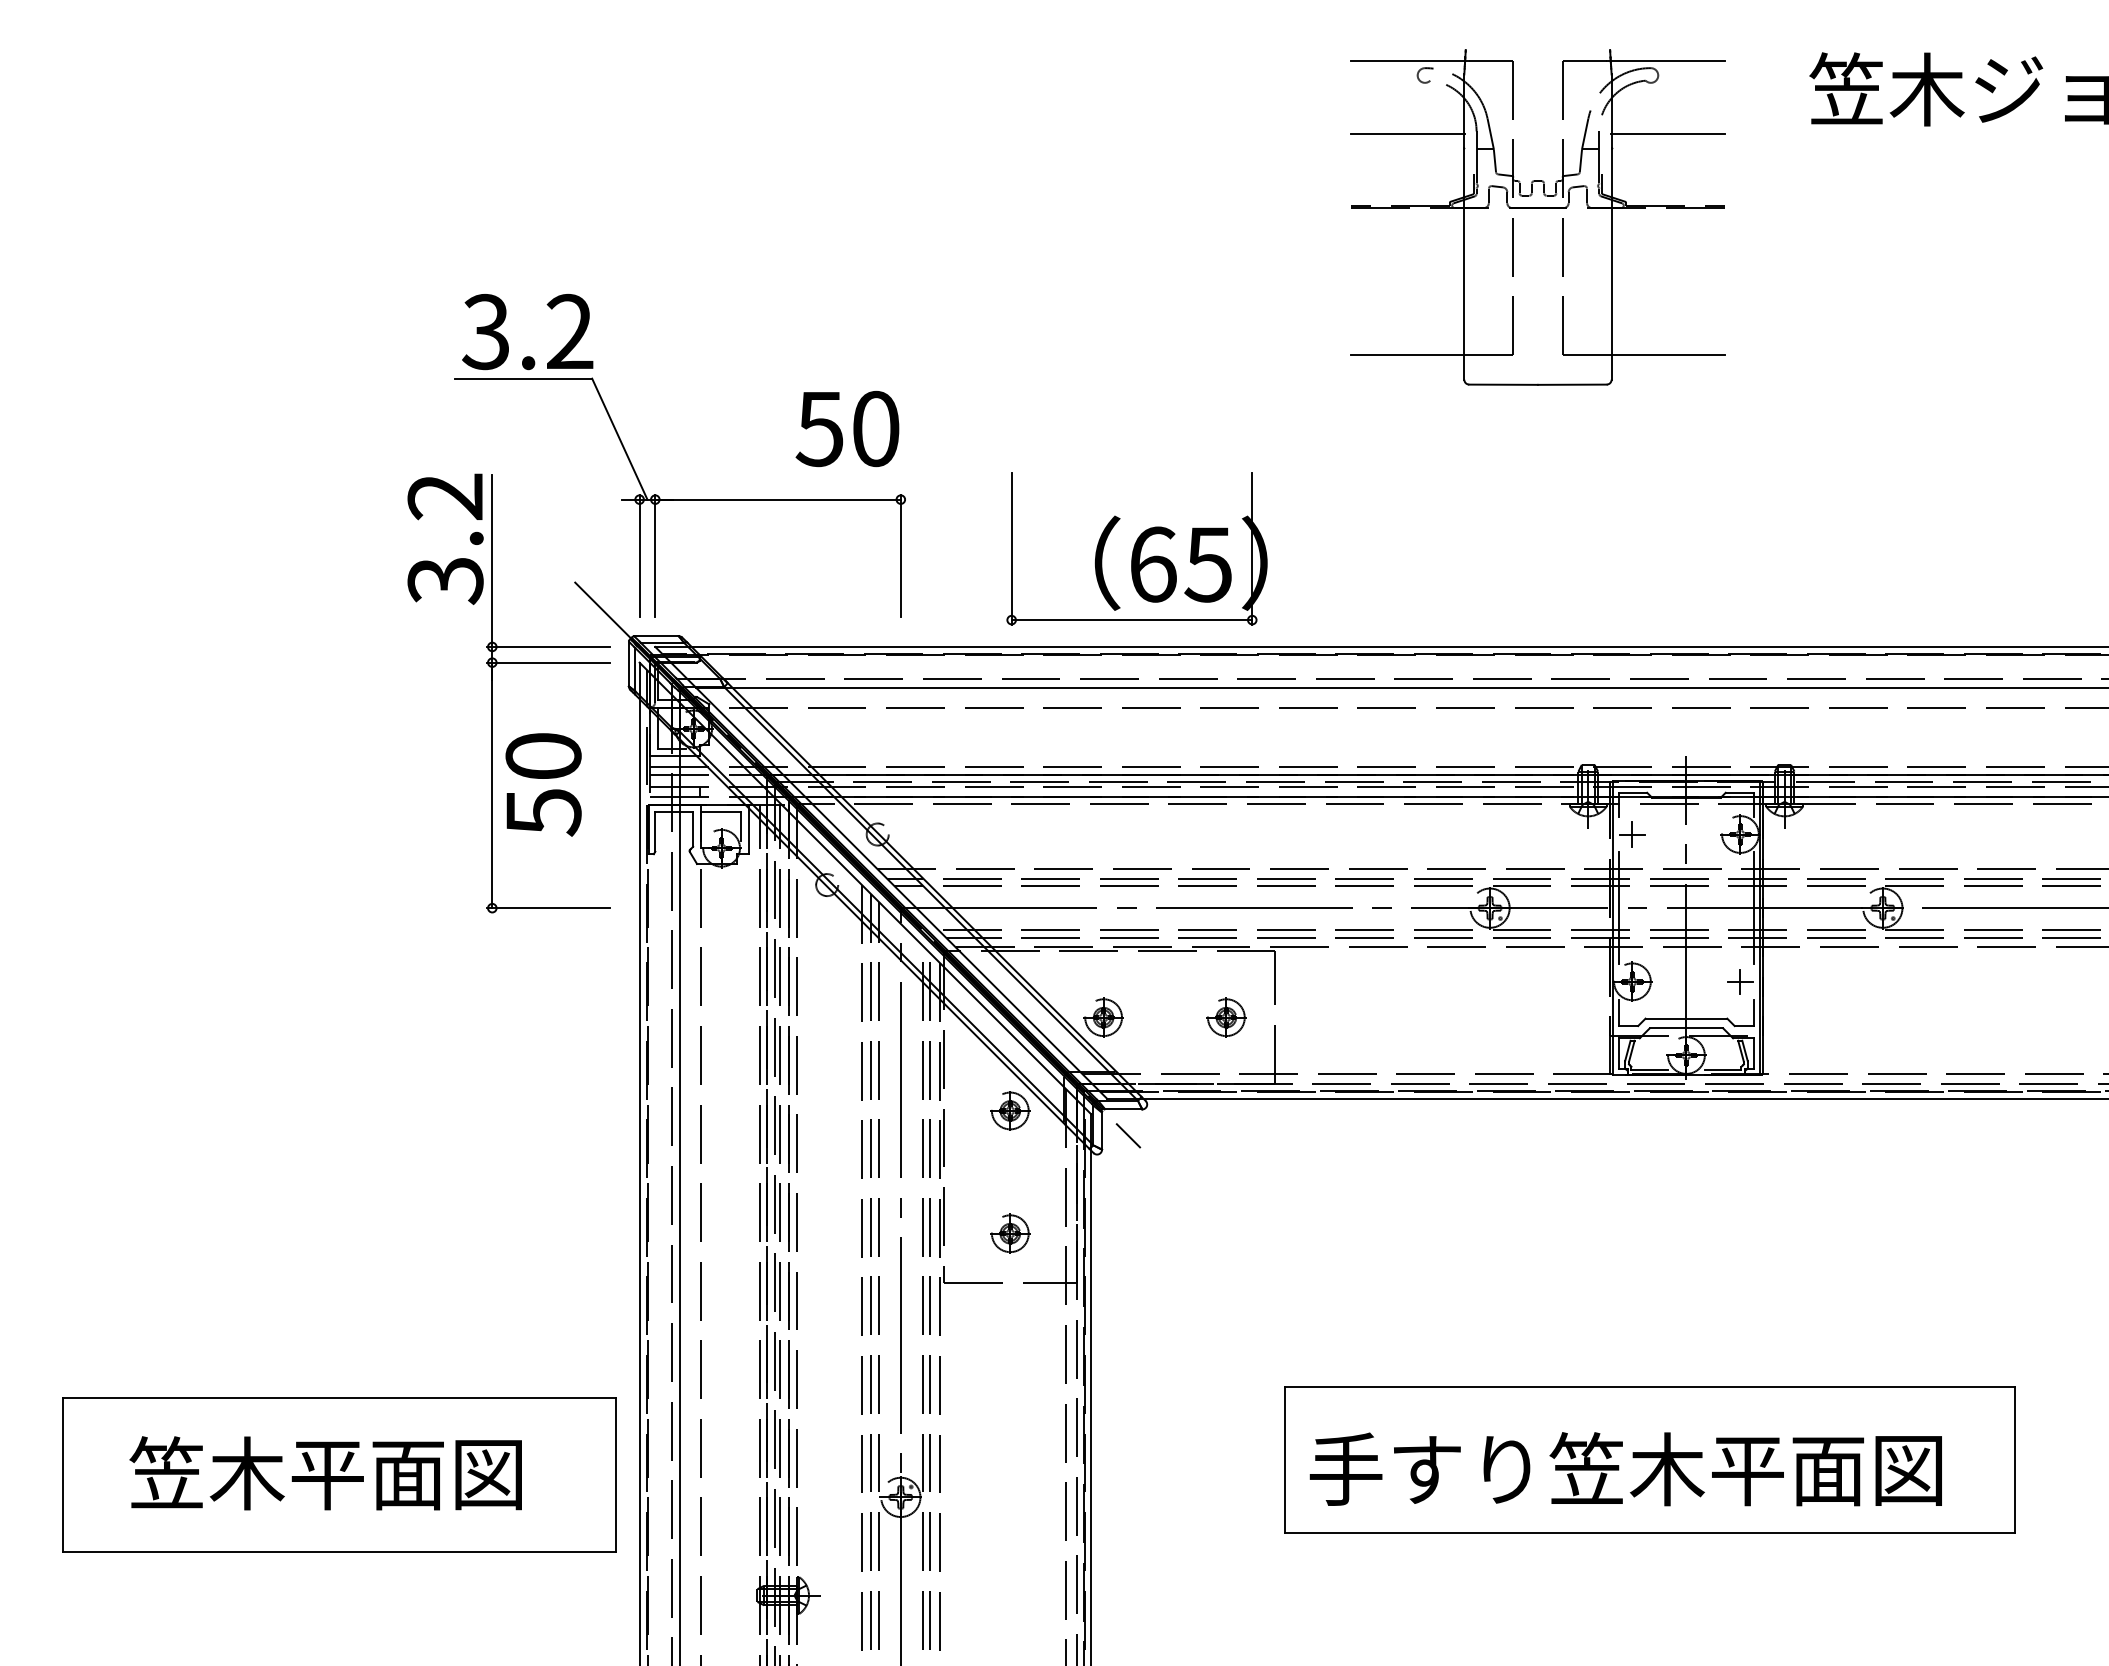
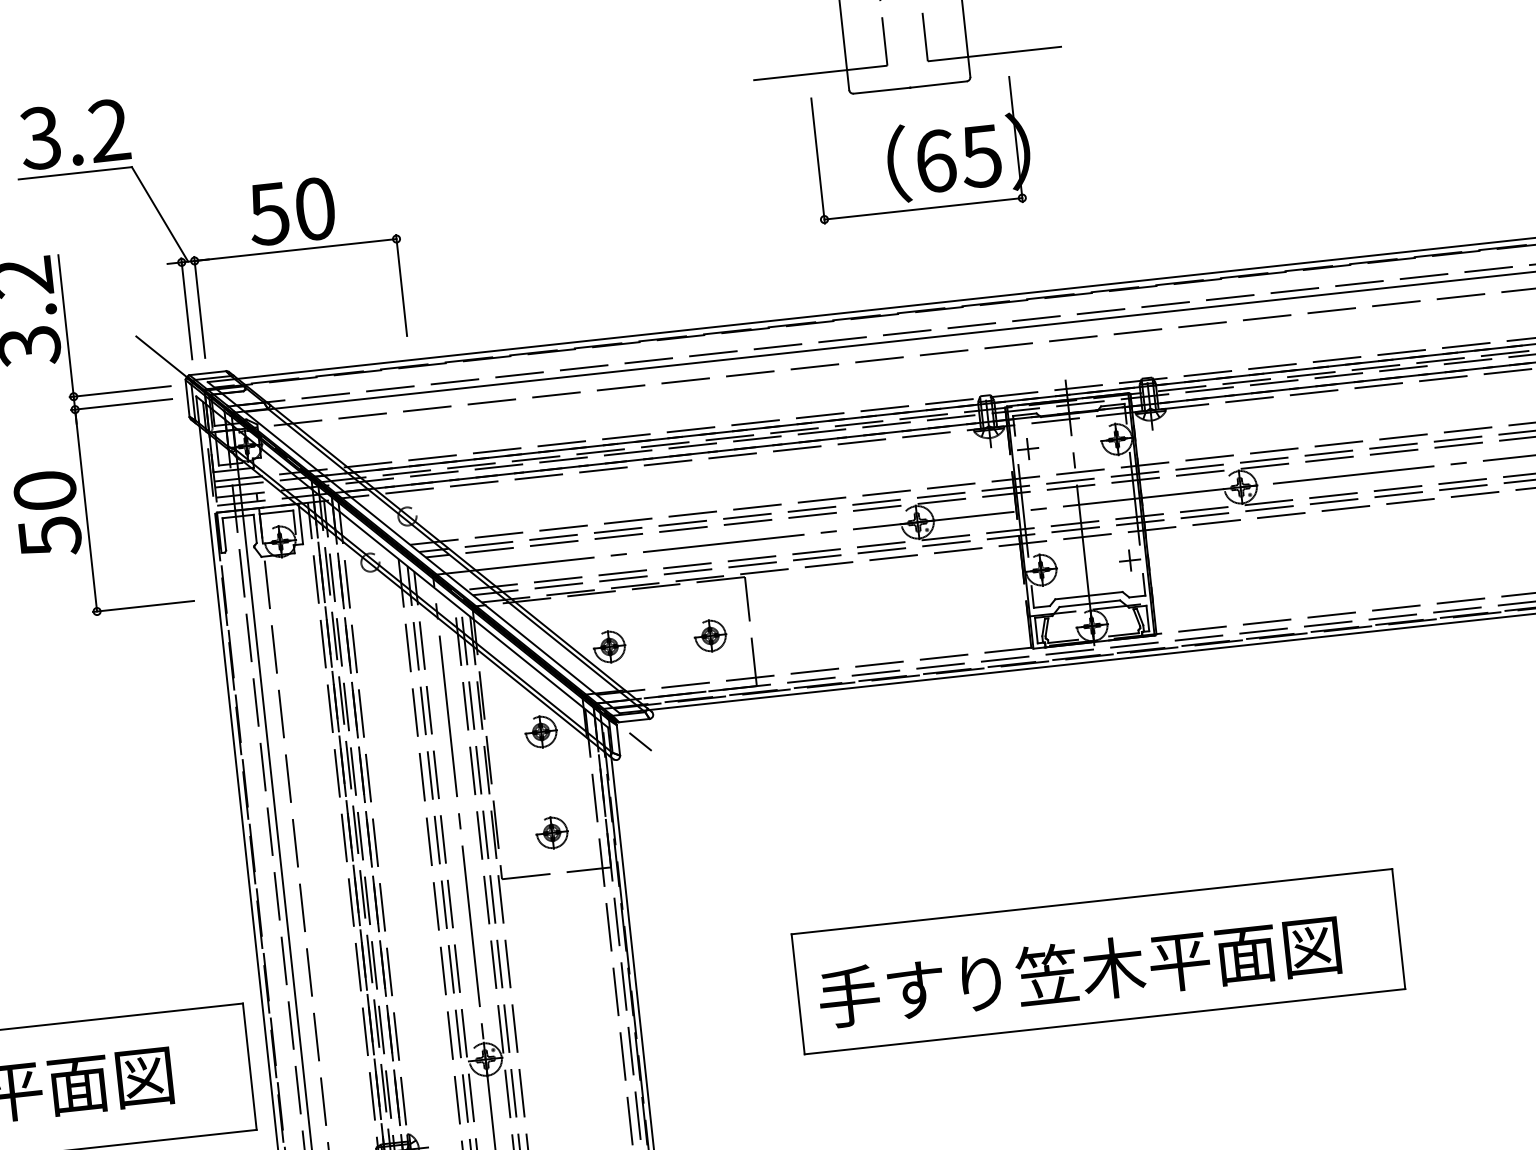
text: (847, 429) -> (291, 212), moved
part: (1136, 548) -> (920, 149), moved
text: (543, 784) -> (47, 513), moved

